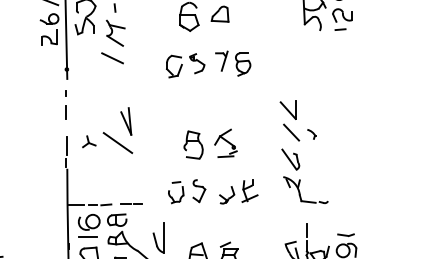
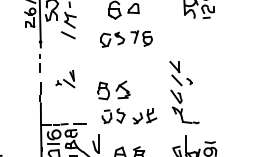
part: (107, 129) -> (65, 78), size x0.6
part: (210, 144) -> (113, 90), moved

